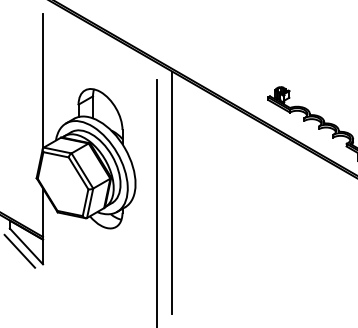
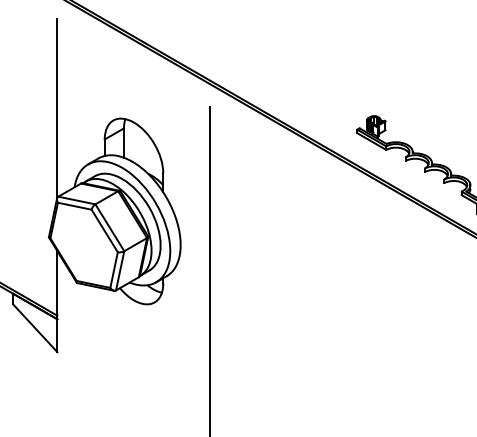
line: (171, 192) -> (228, 256), removed
line: (19, 250) -> (26, 333), removed

